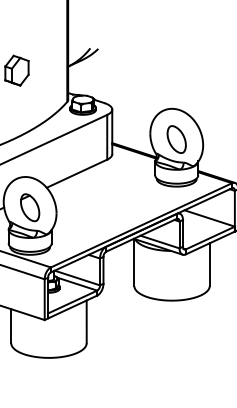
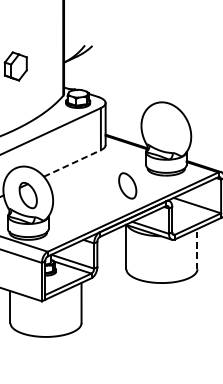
part: (176, 139) -> (127, 185), moved
line: (77, 173) -> (72, 163), solid -> dashed
line: (209, 264) -> (197, 248), solid -> dashed

